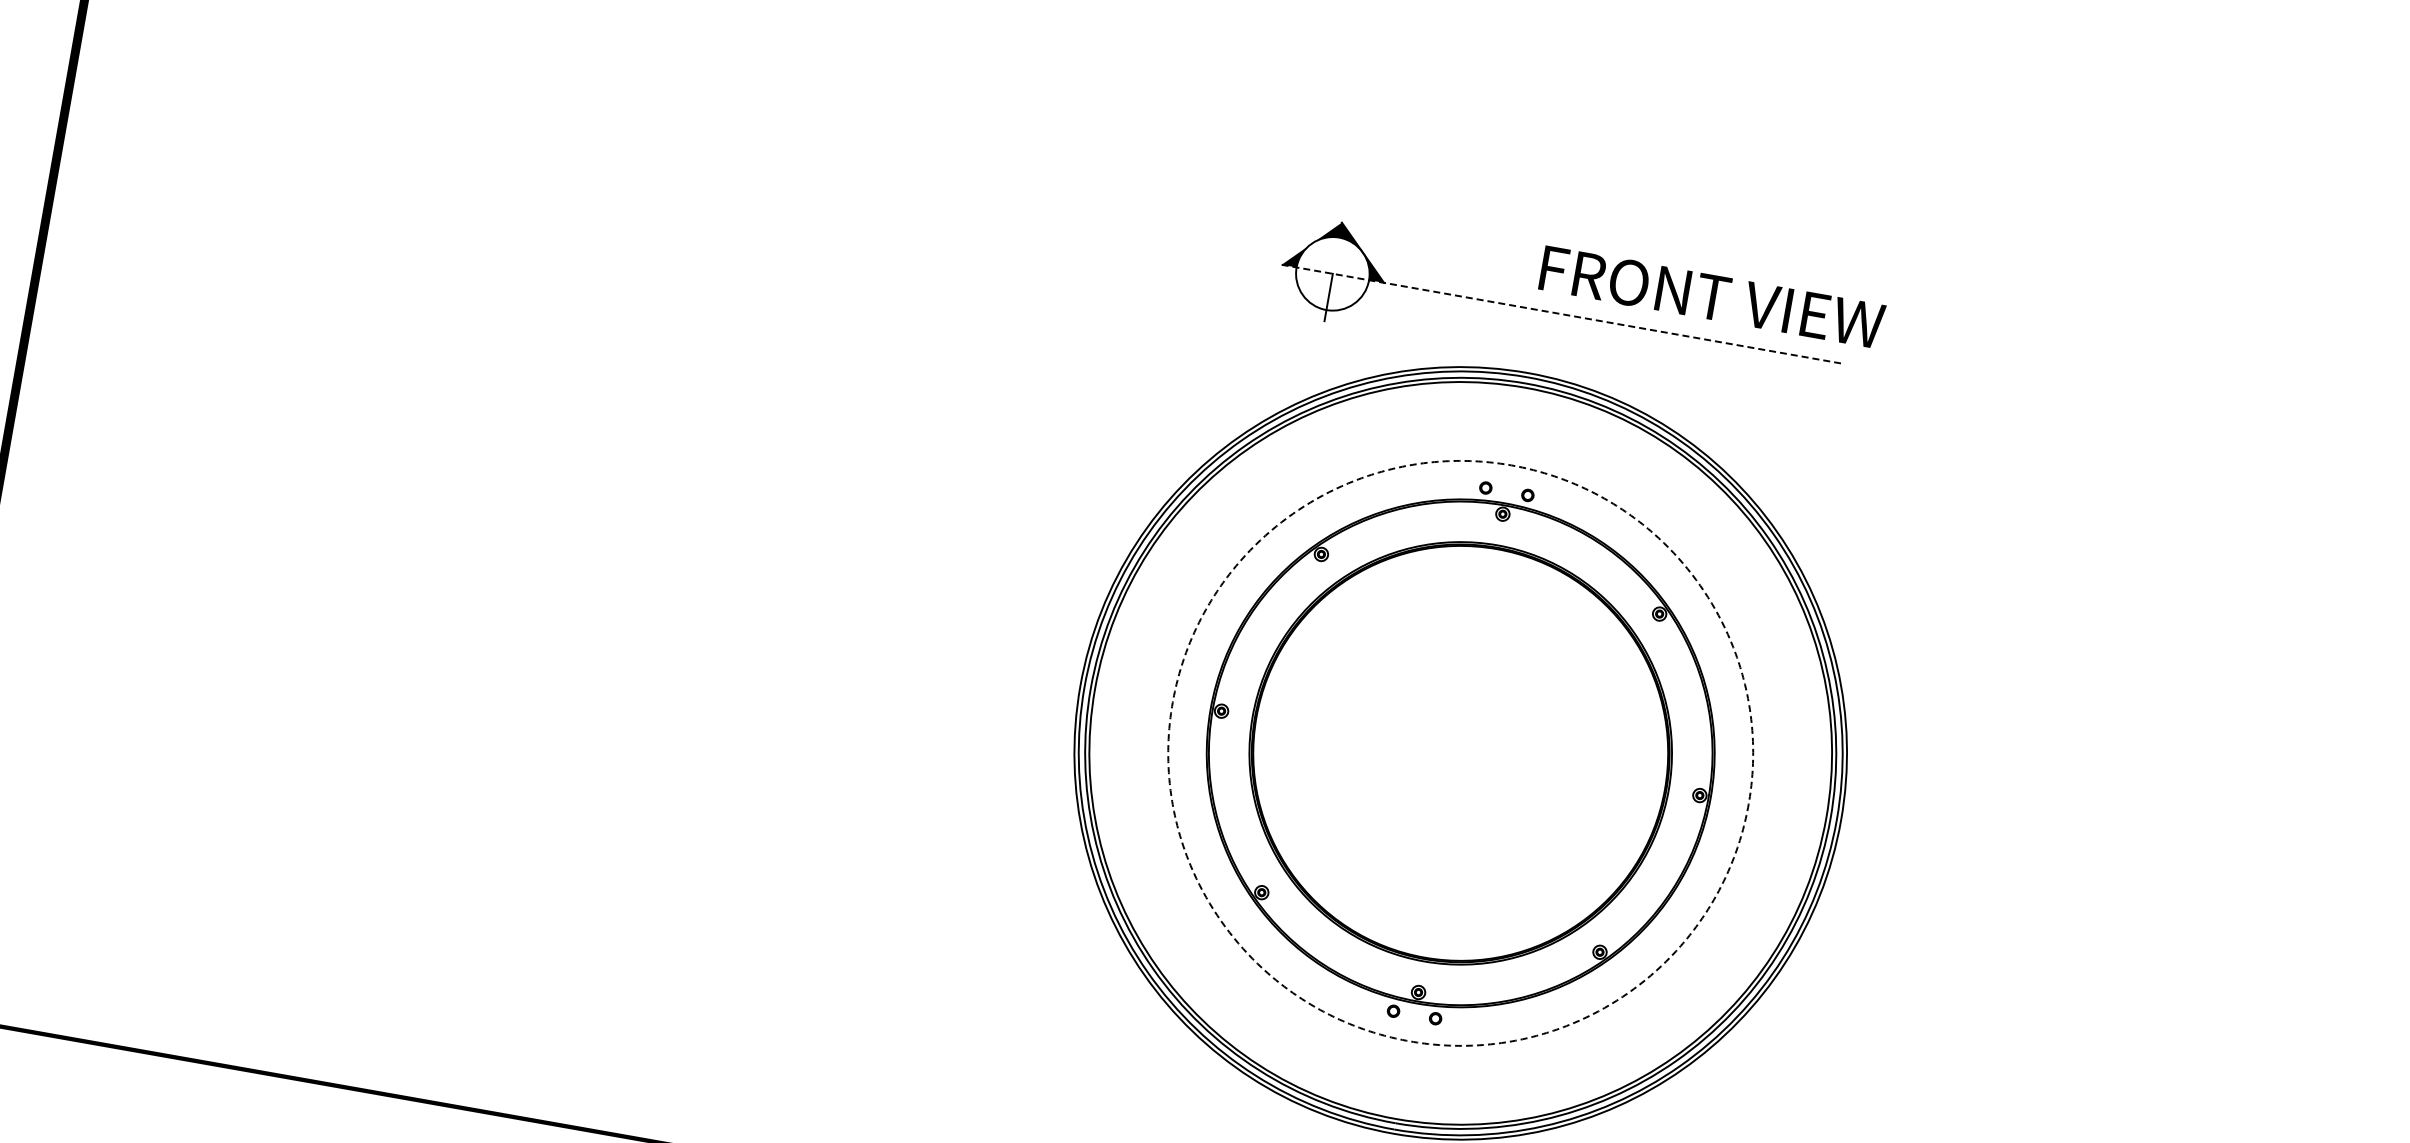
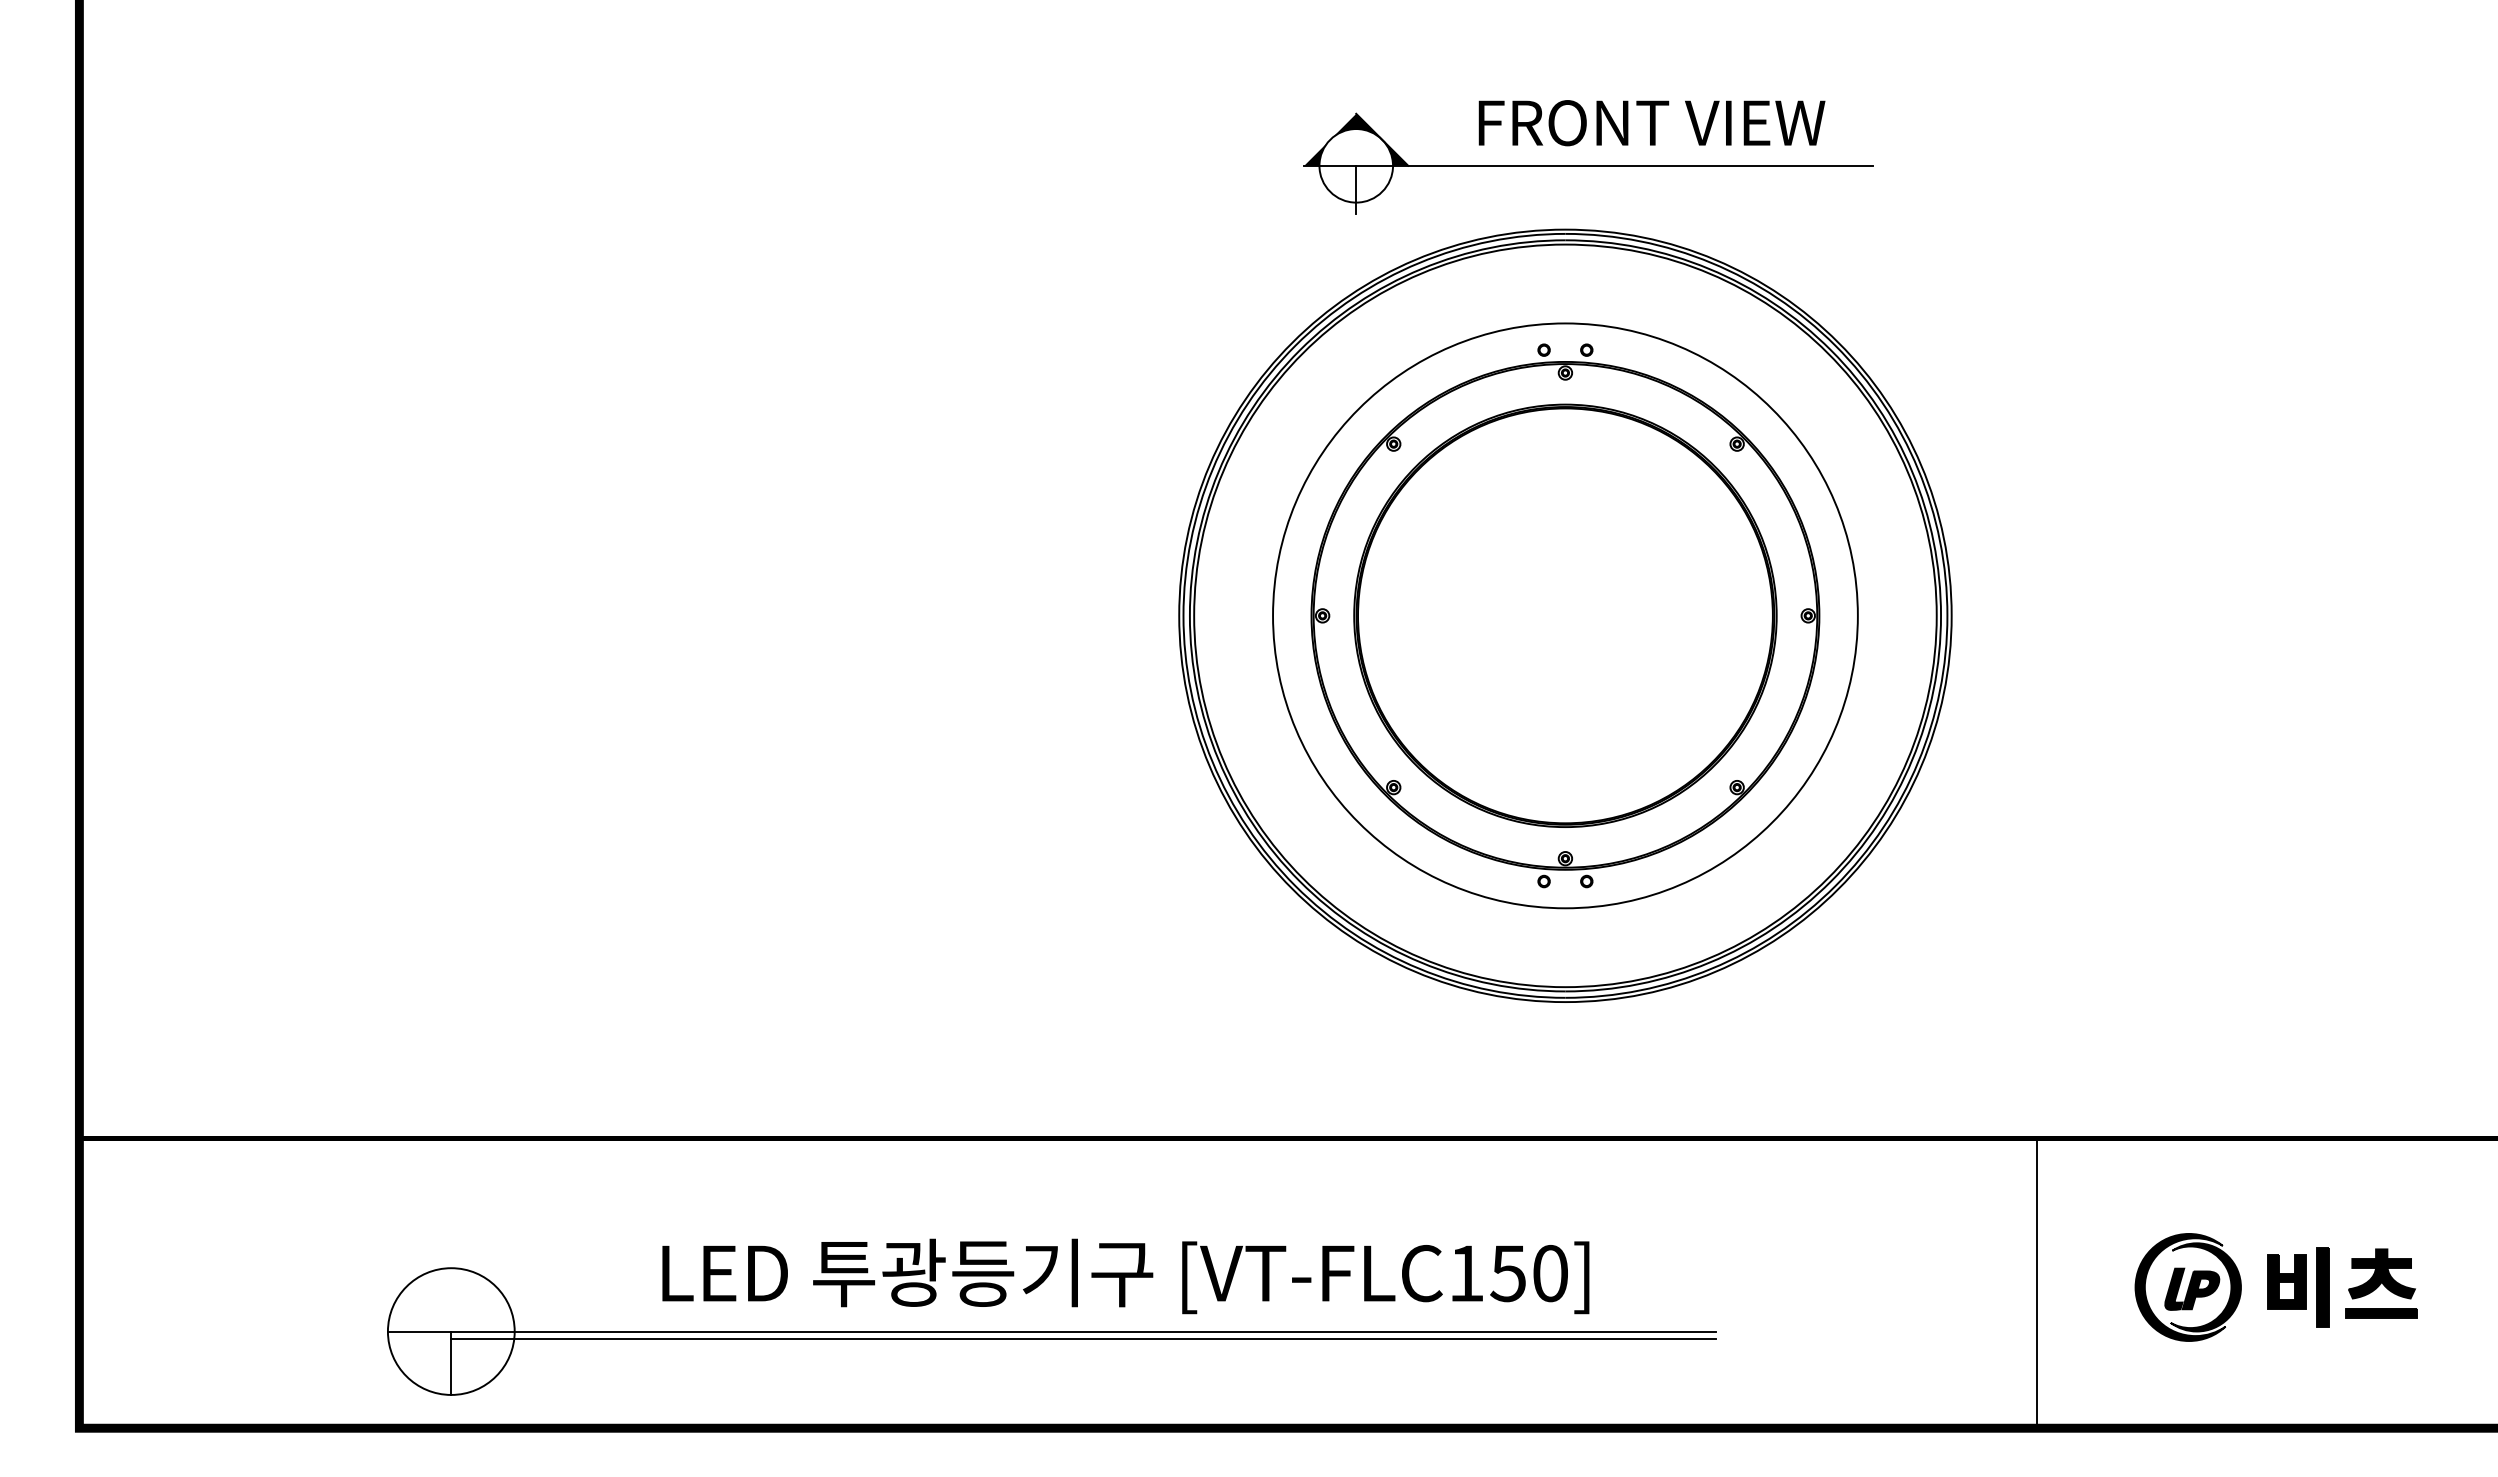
text: (1711, 297) -> (1651, 123), moved
line: (1562, 314) -> (1589, 165), dashed -> solid
circle: (1460, 753) -> (1565, 615), dashed -> solid

